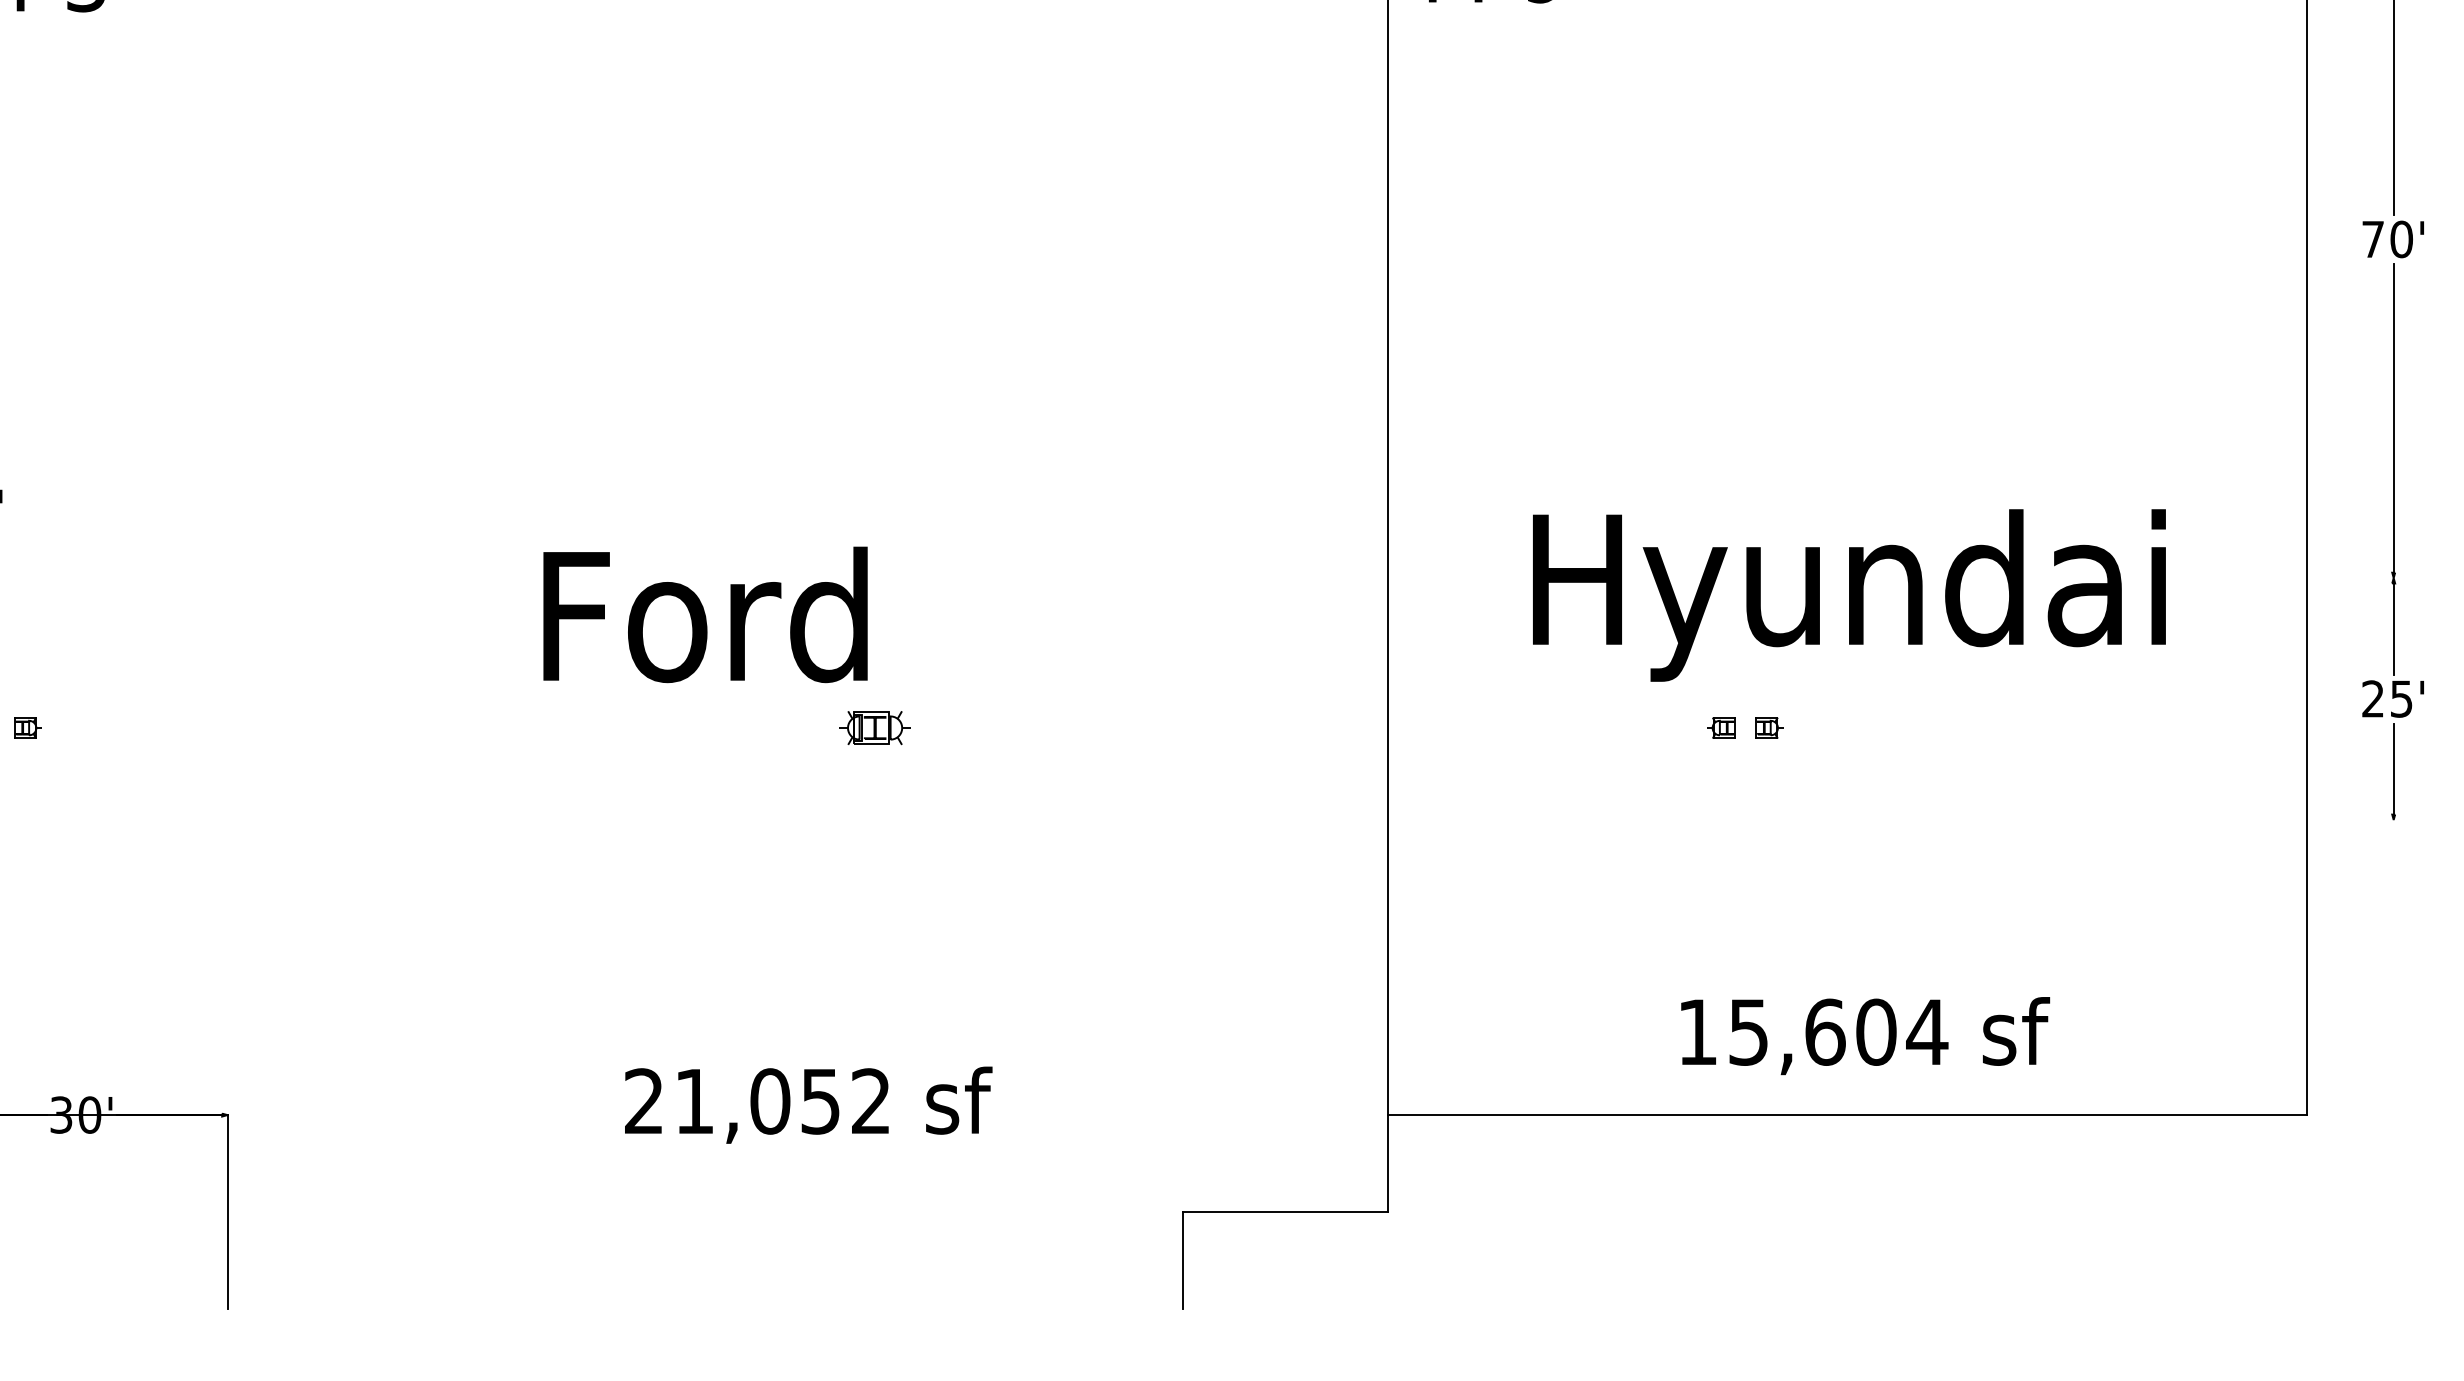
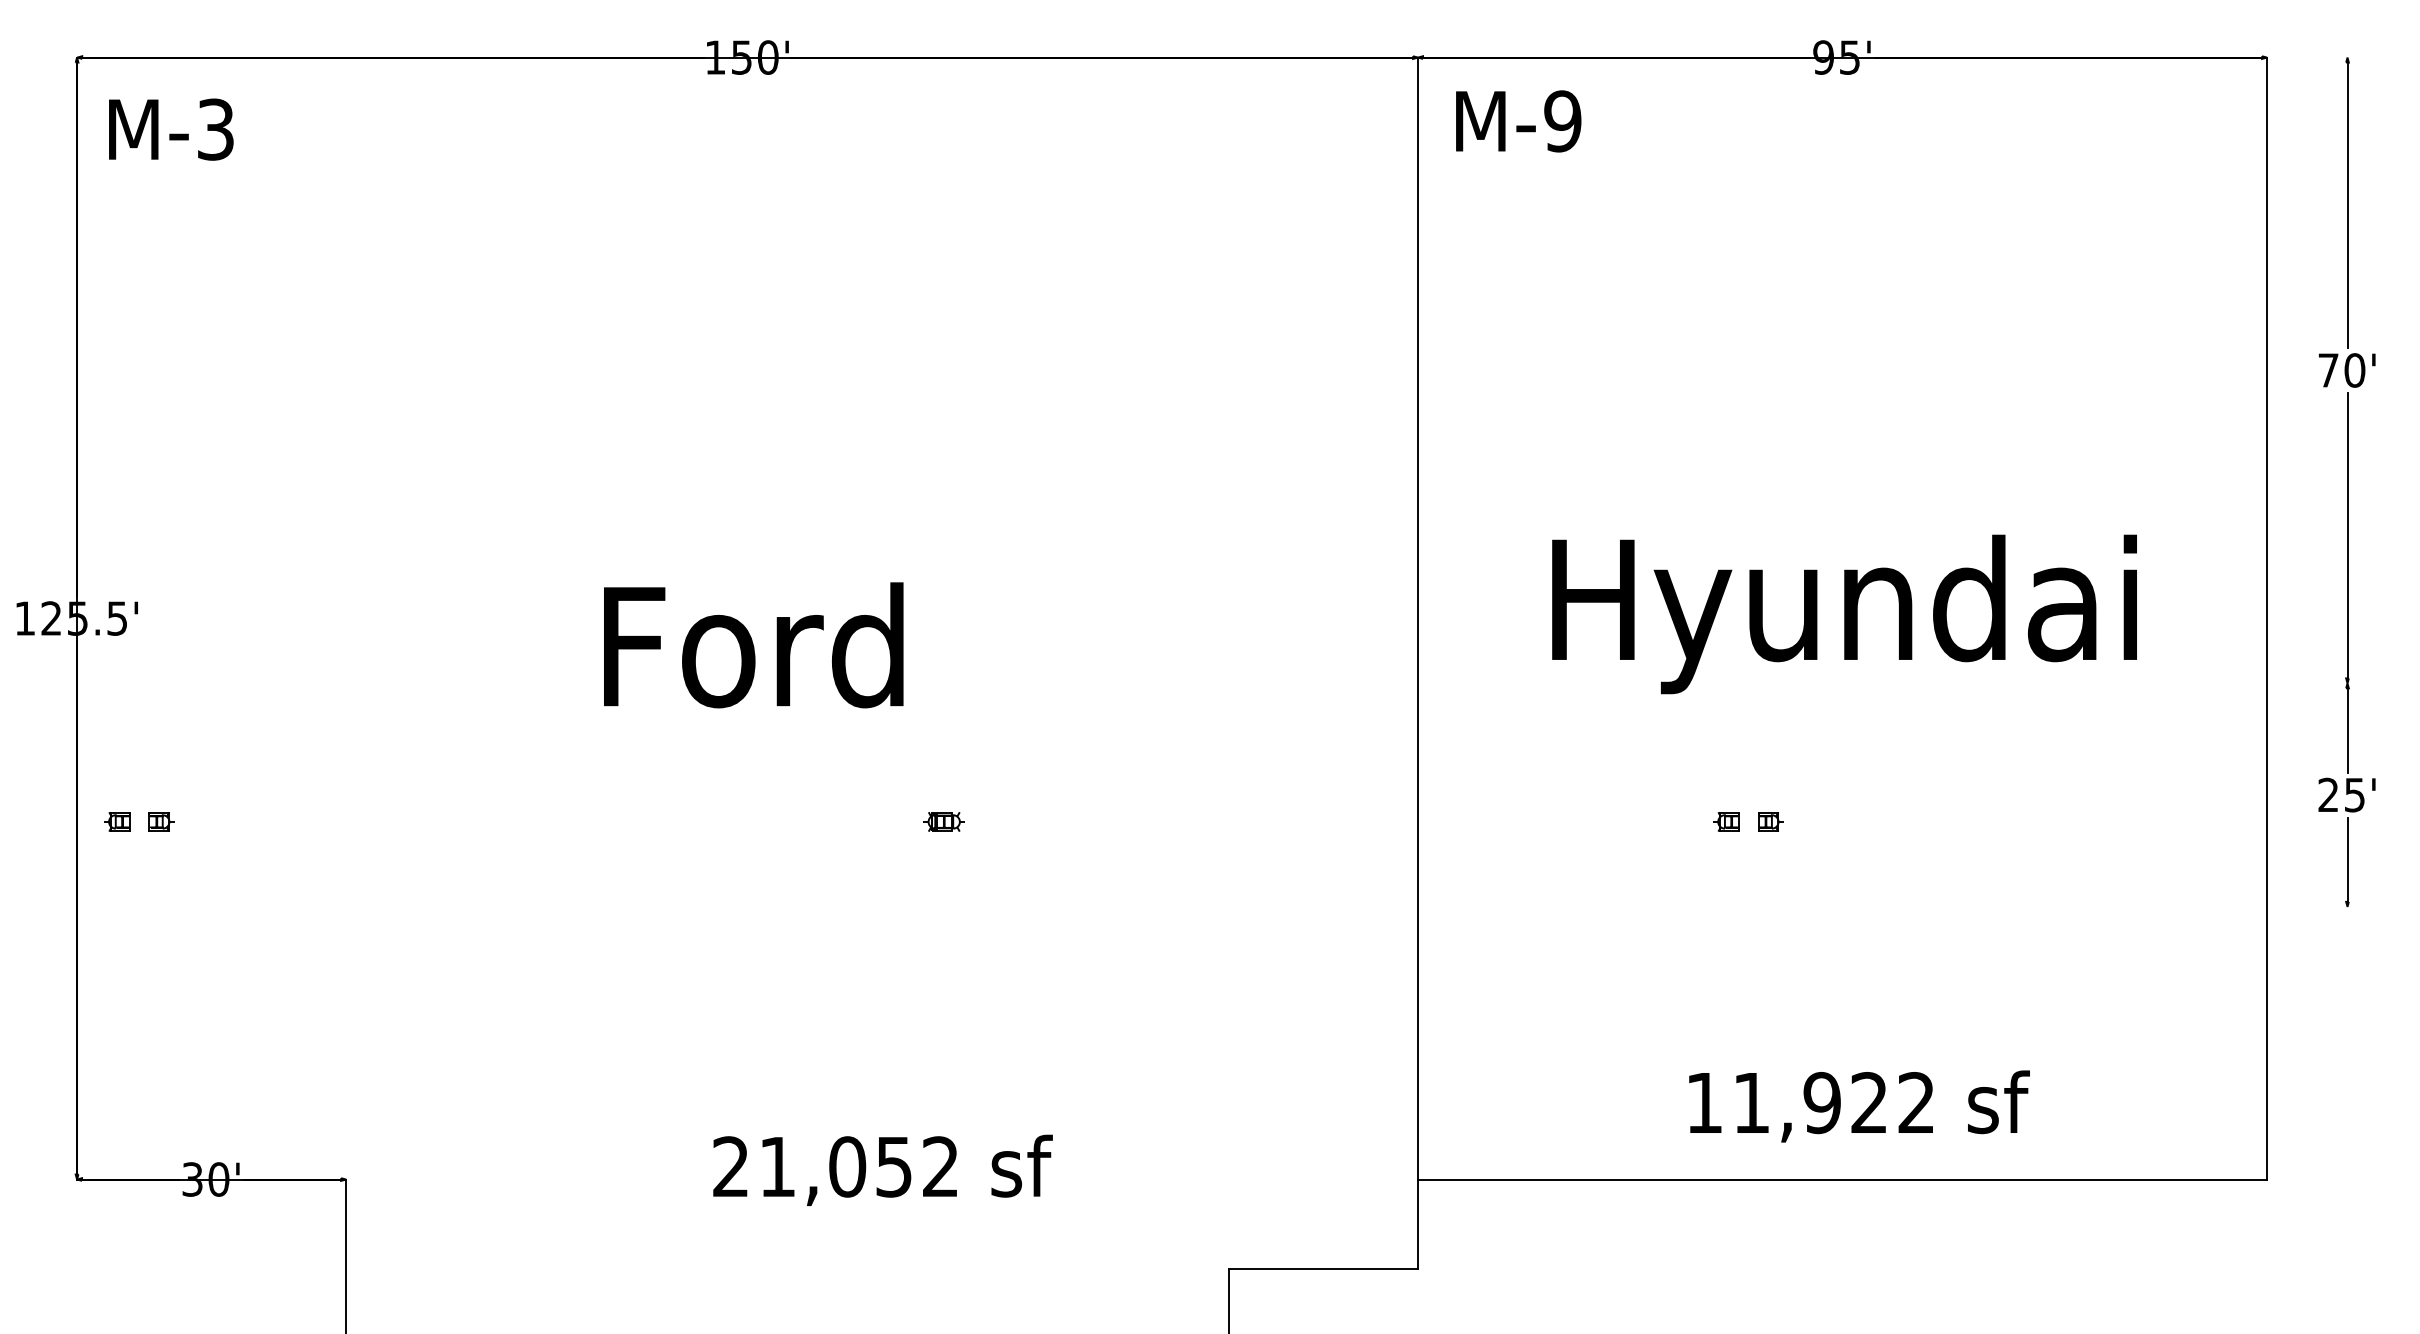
text: (1849, 595) -> (1844, 614), moved
text: (705, 615) -> (753, 645), moved
part: (874, 727) -> (943, 821), size x0.62
text: (1839, 1031) -> (1835, 1102), 15,604 -> 11,922

